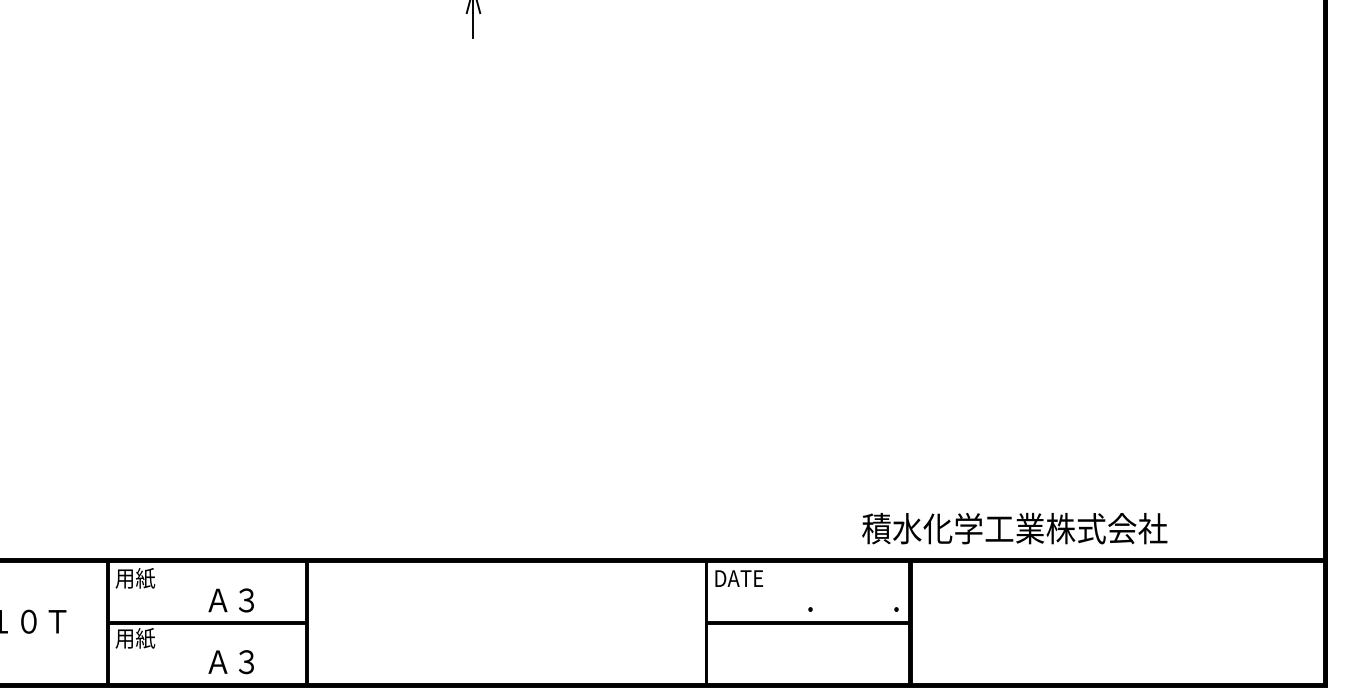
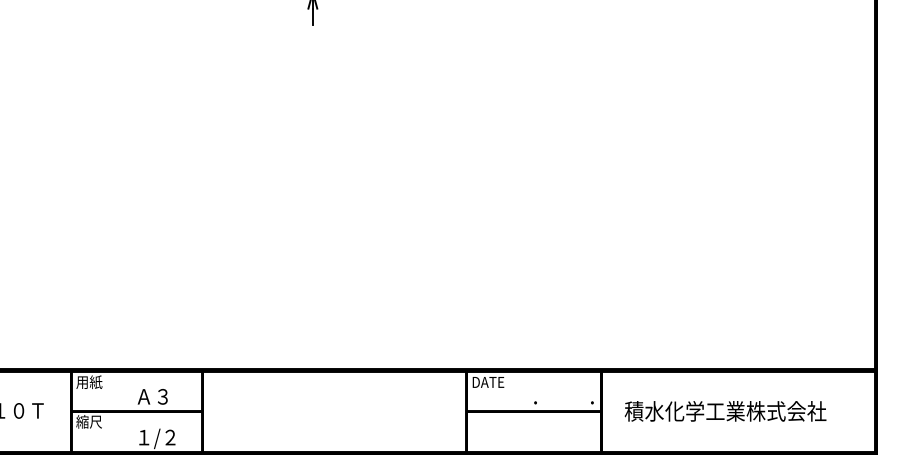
text: (1014, 528) -> (725, 411), moved
text: (135, 637) -> (89, 421), 用紙 -> 縮尺
text: (236, 663) -> (156, 438), Ａ３ -> １/２

